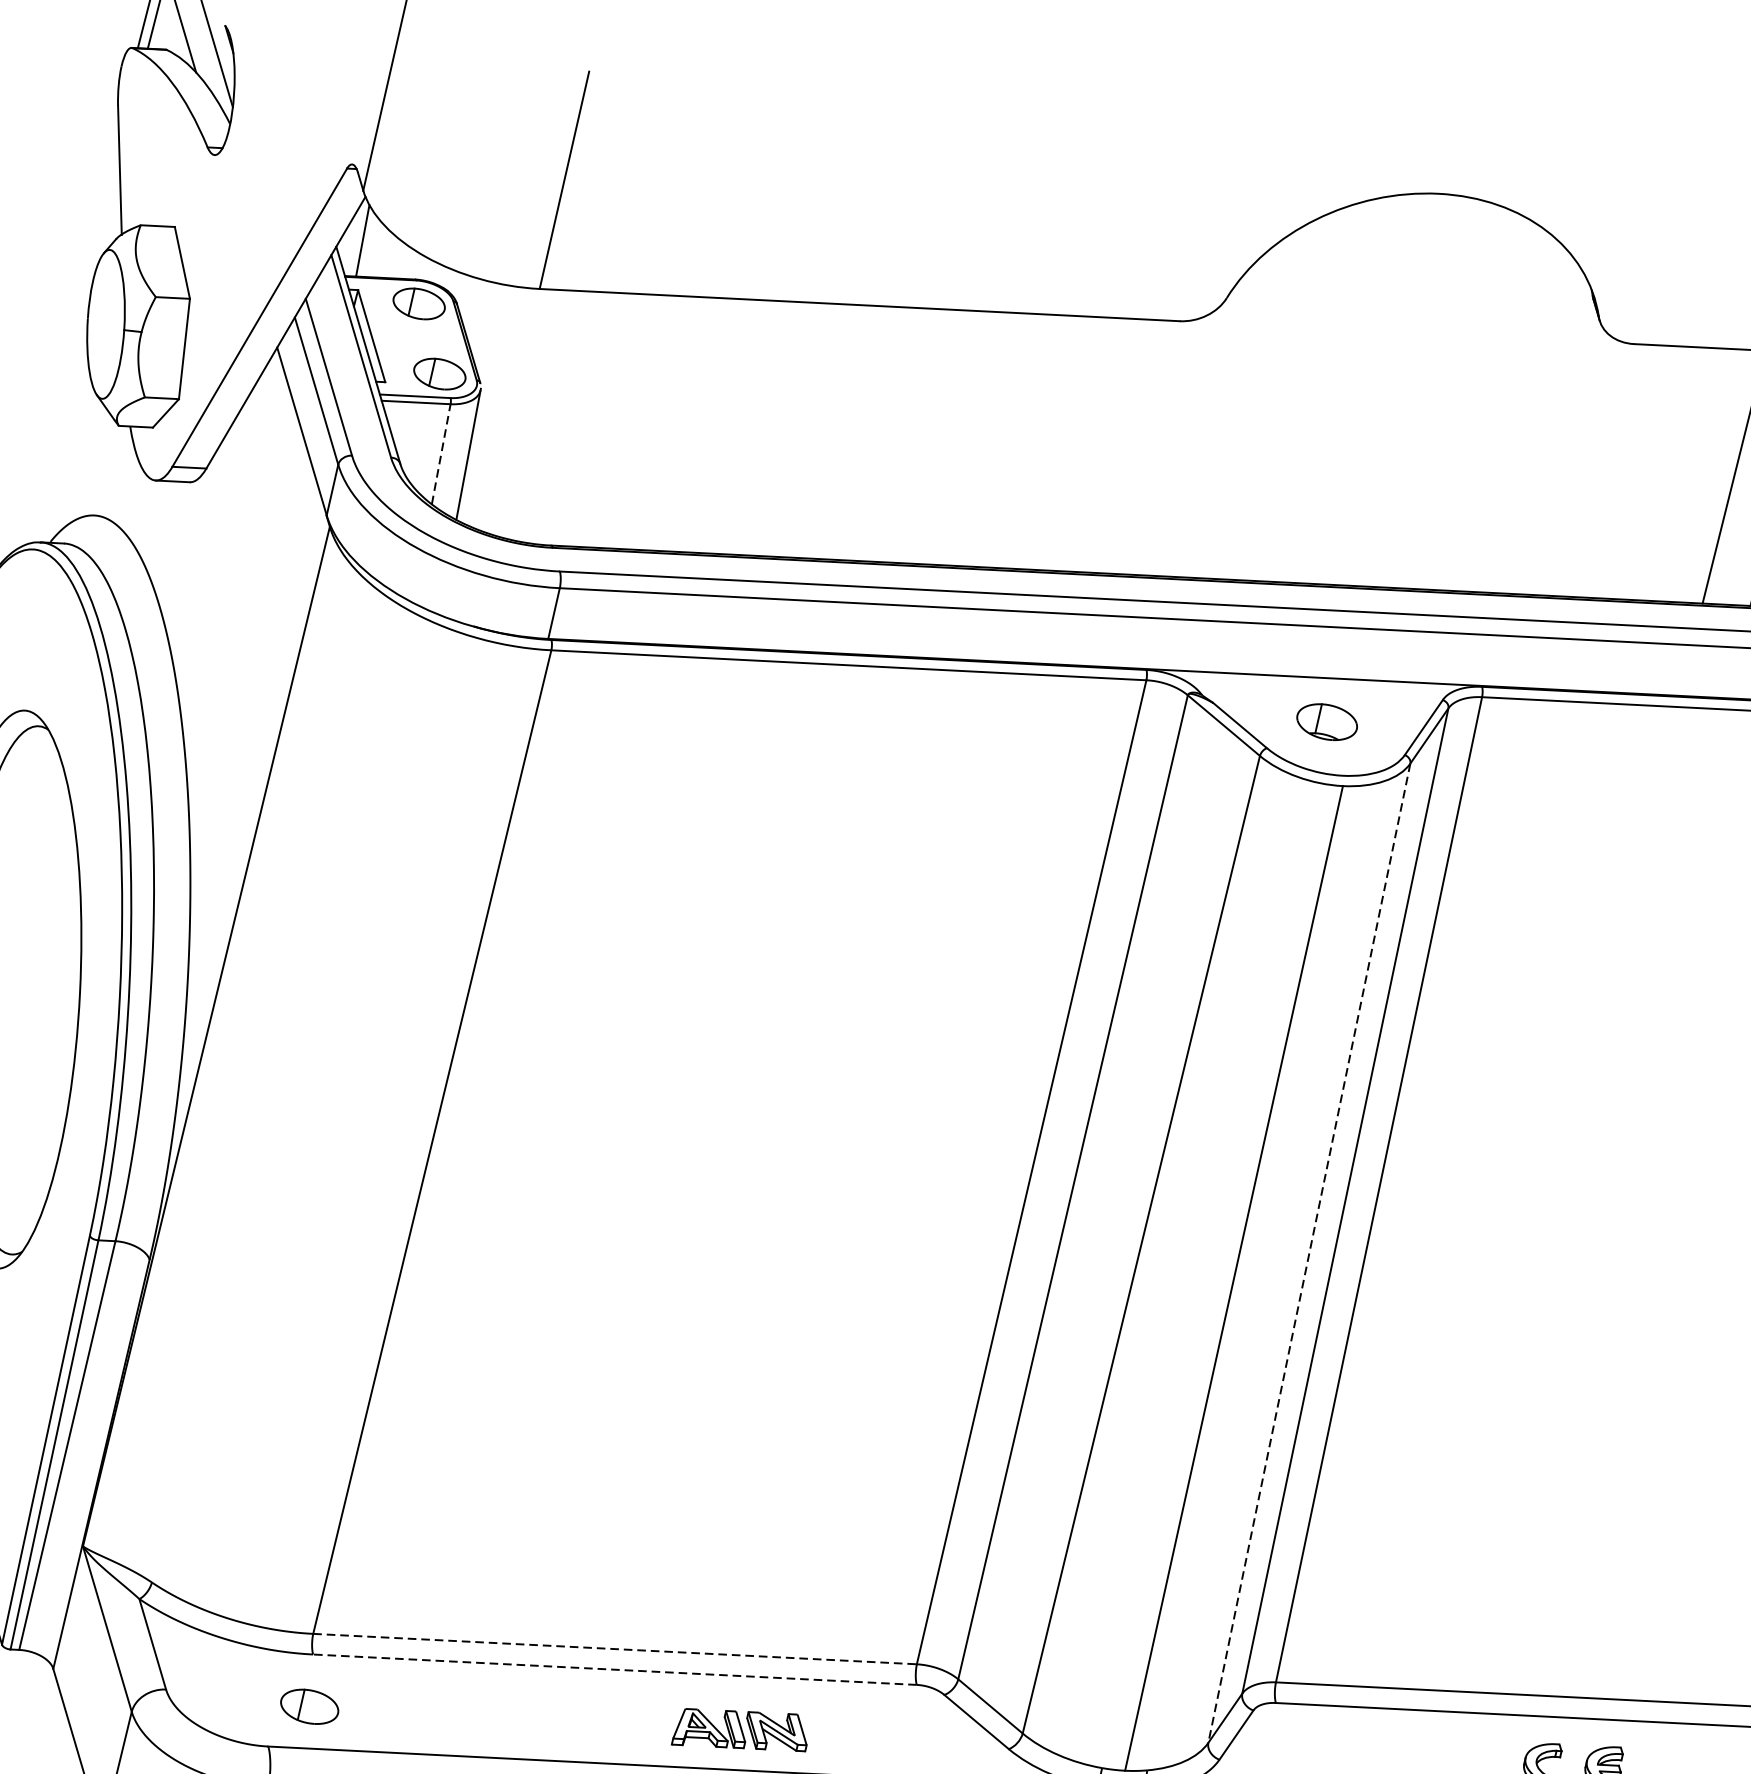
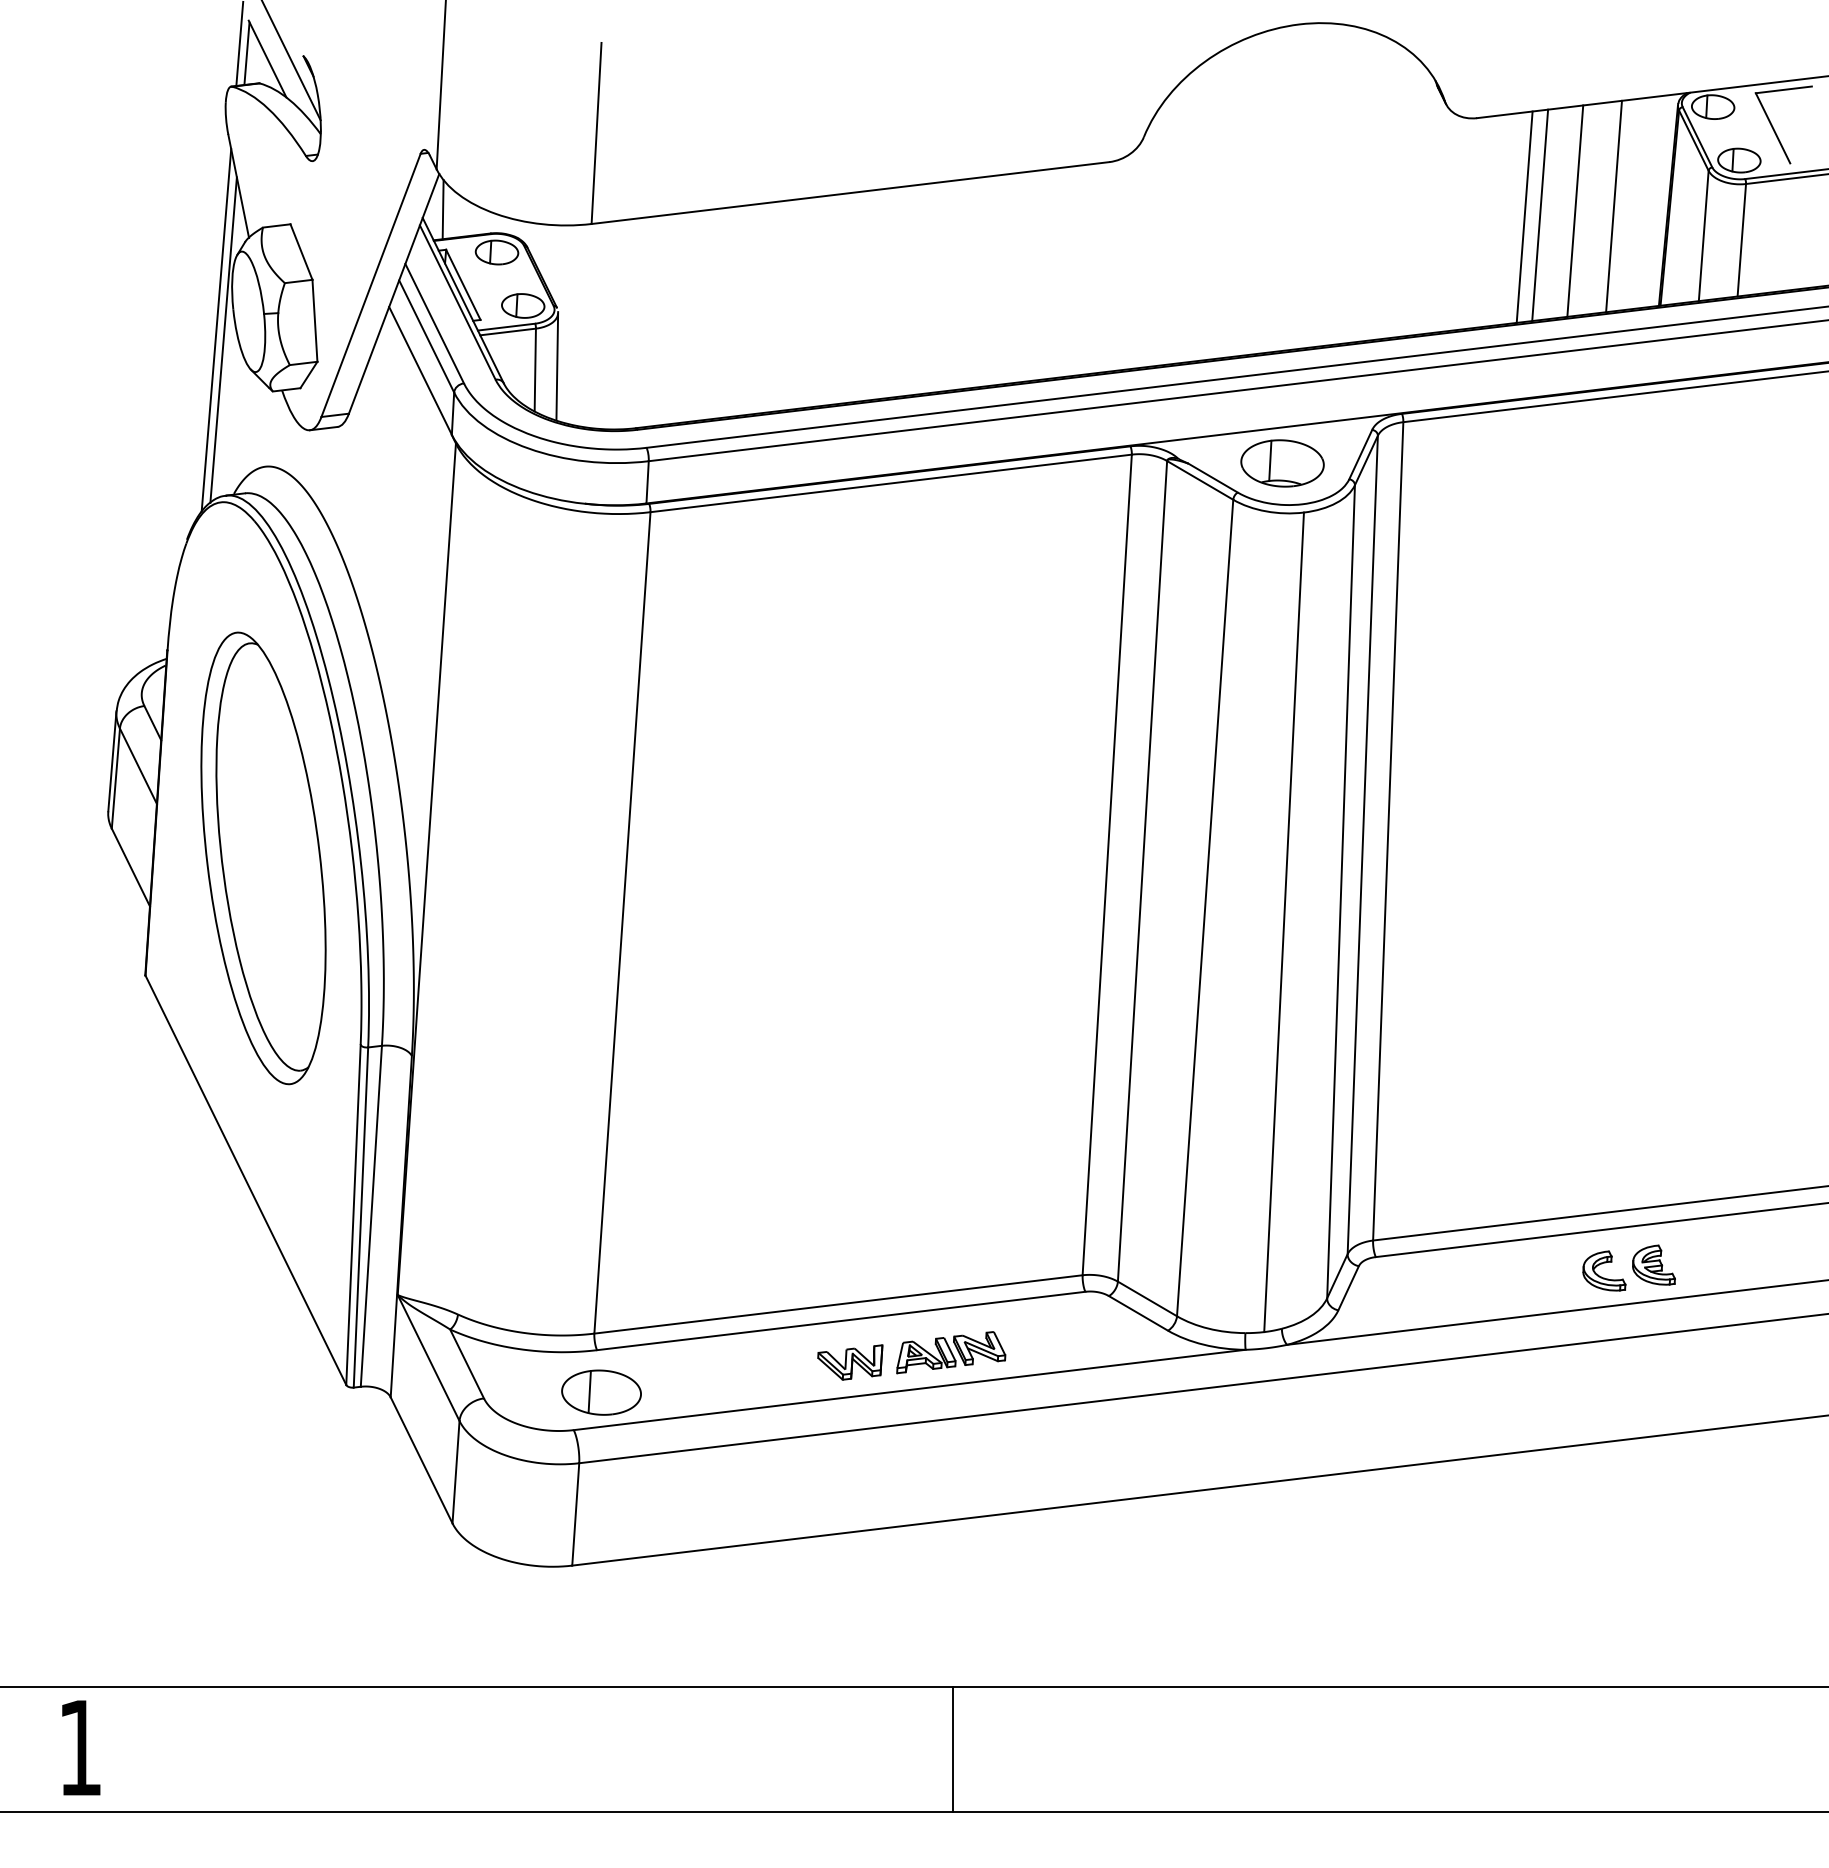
line: (63, 340) -> (216, 330), added
line: (69, 352) -> (223, 339), added
line: (441, 453) -> (535, 369), dashed -> solid
line: (1671, 473) -> (1524, 216), added
line: (1691, 475) -> (1540, 215), added
part: (1327, 722) -> (1282, 463), size x1.67
line: (1309, 1252) -> (1341, 891), dashed -> solid
line: (615, 1649) -> (838, 1304), dashed -> solid
line: (615, 1670) -> (841, 1321), dashed -> solid
part: (309, 1706) -> (601, 1392), size x1.67
part: (617, 1721) -> (850, 1362), added

